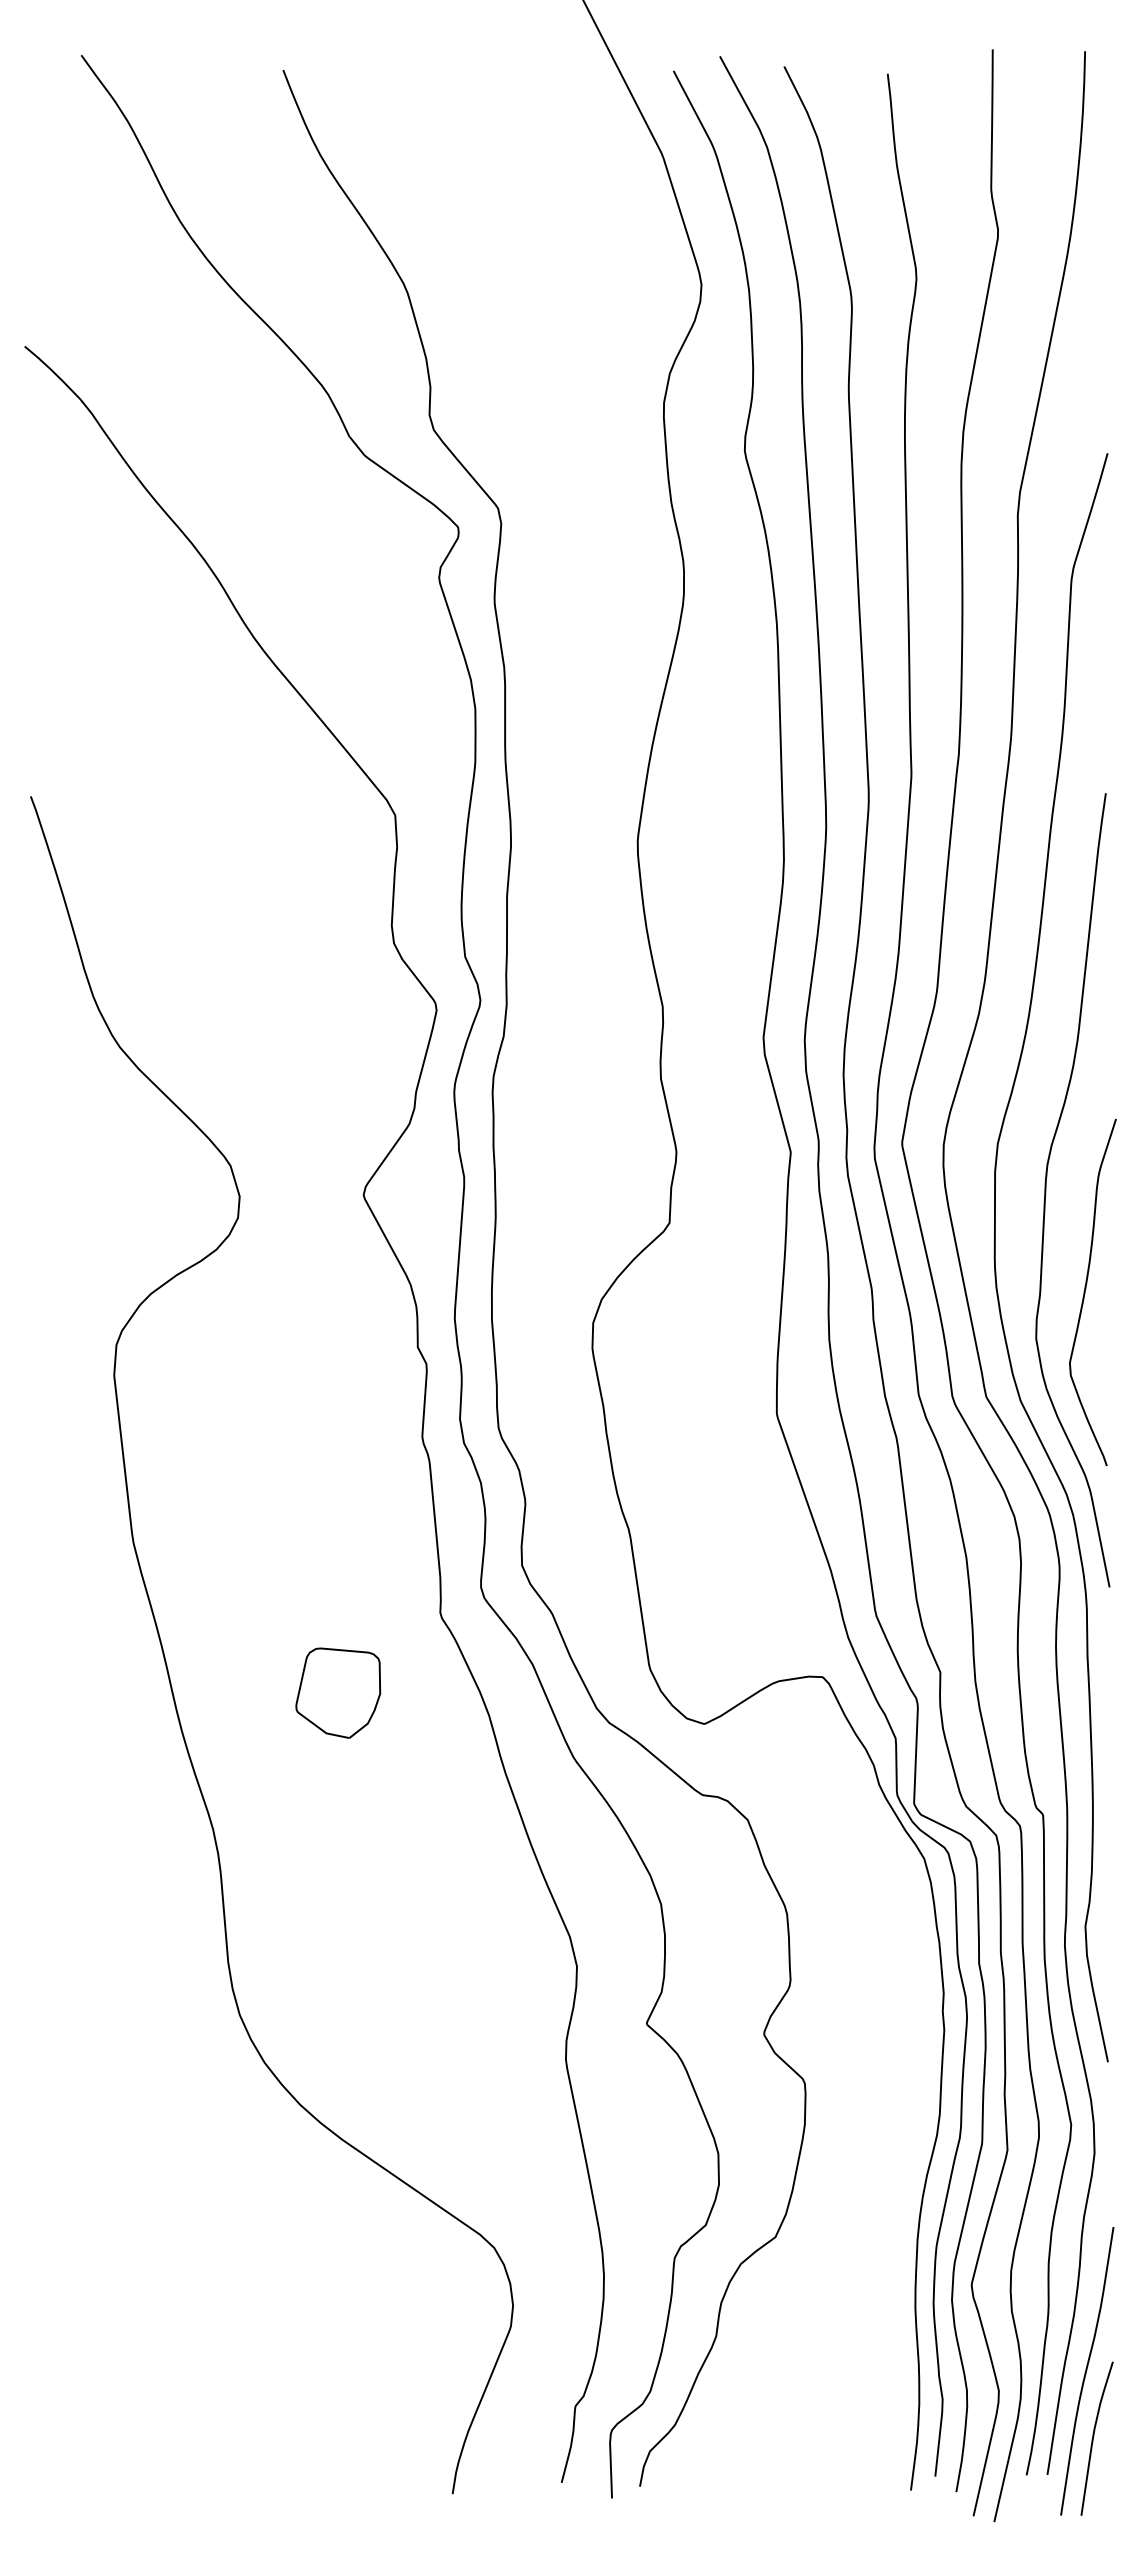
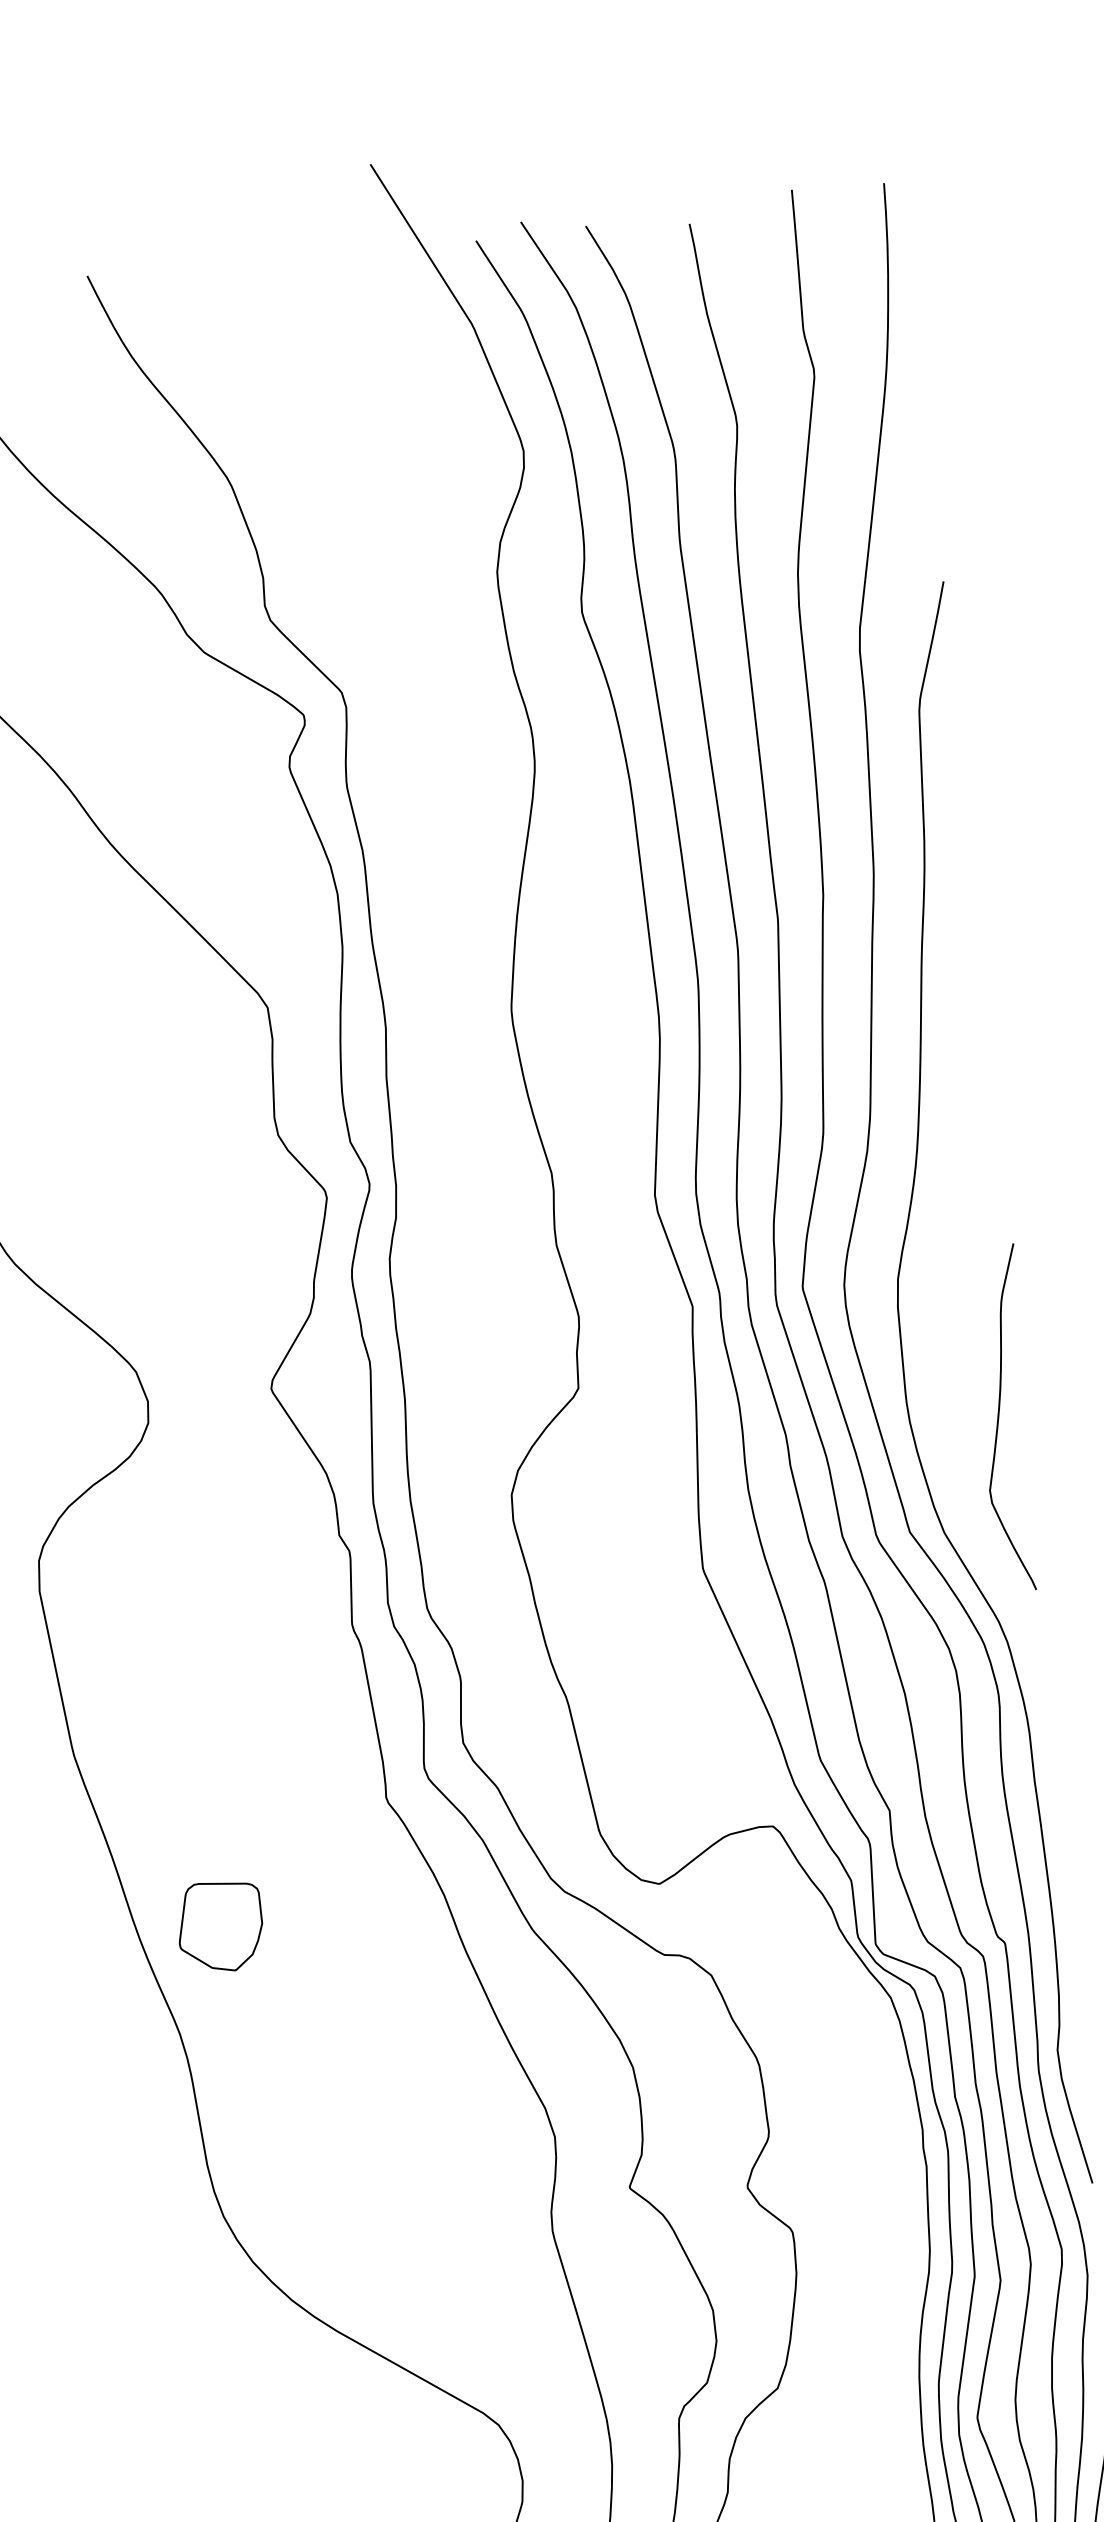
curve: (1046, 1190) -> (950, 1321), removed
part: (338, 1692) -> (220, 1926), moved

